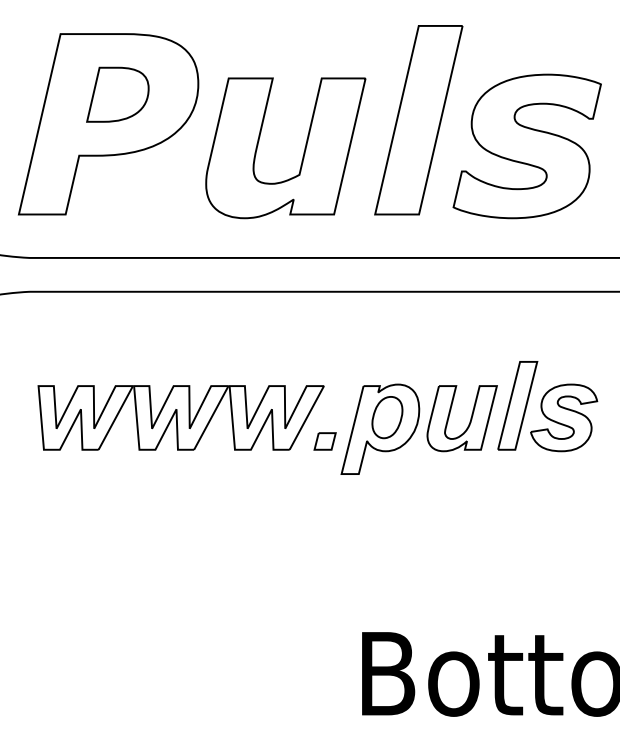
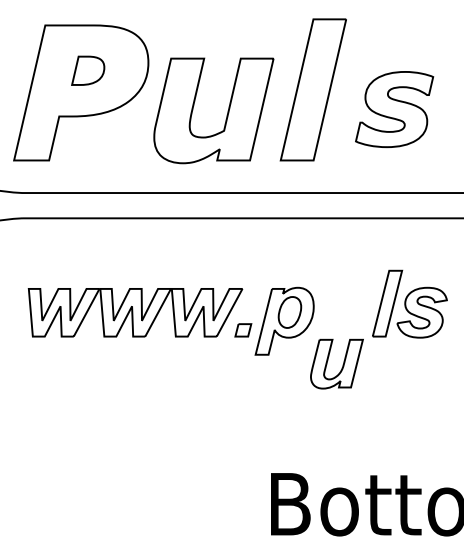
part: (117, 94) -> (87, 70), size x0.7
part: (526, 146) -> (394, 109), size x0.7
part: (469, 421) -> (342, 366), moved

